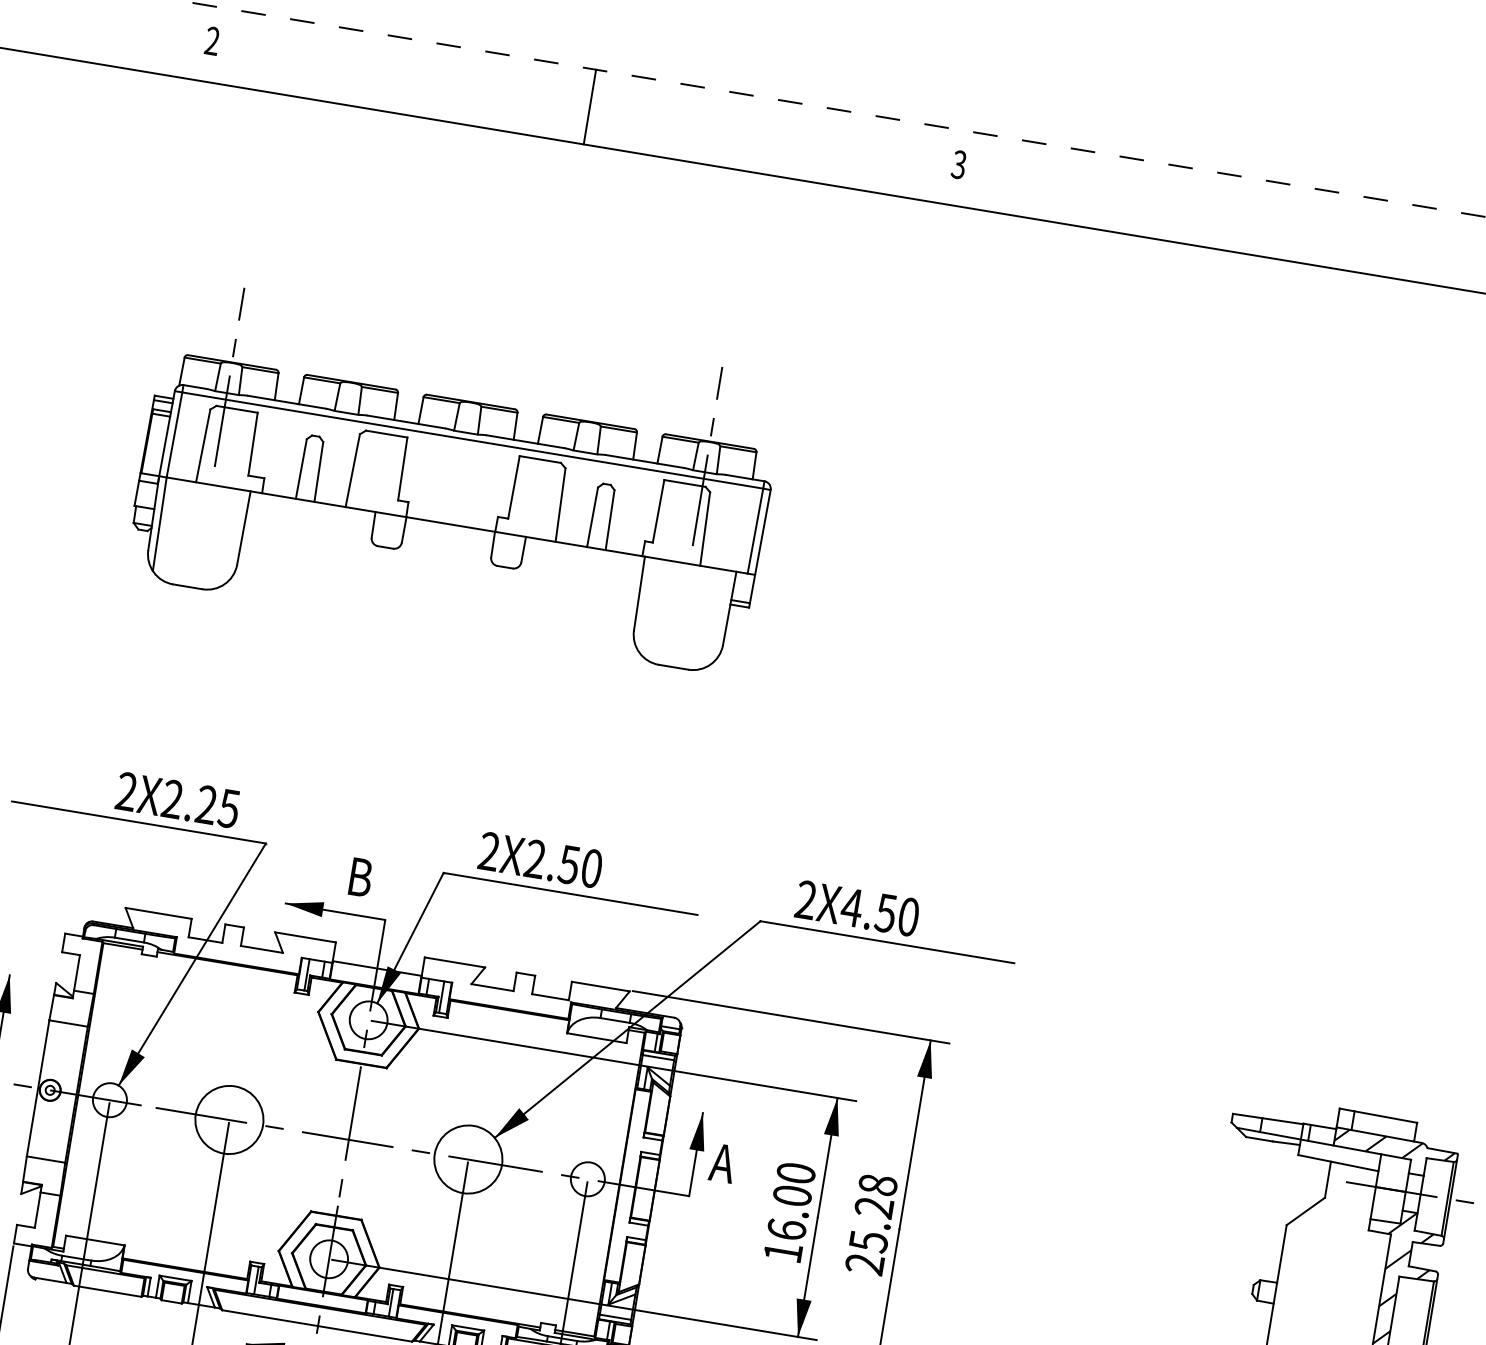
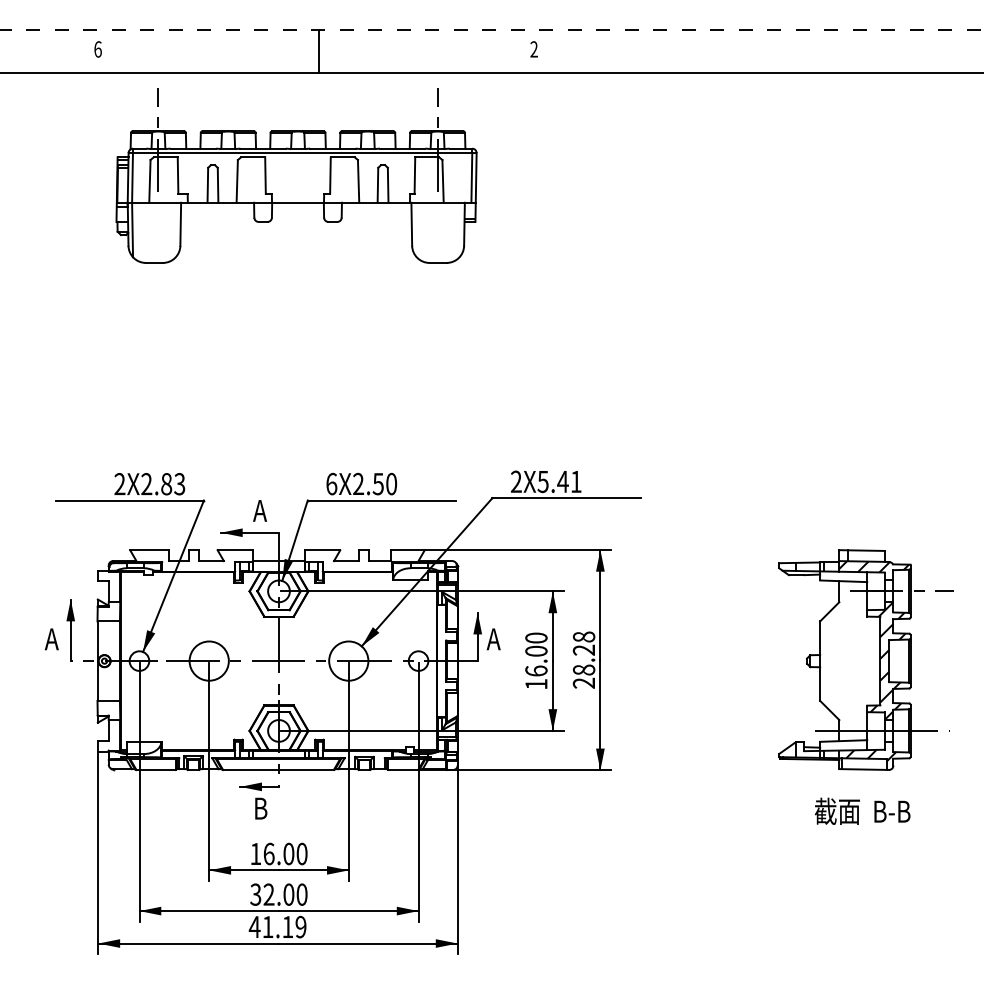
text: (211, 41) -> (97, 49), 2 -> 6
text: (957, 164) -> (533, 49), 3 -> 2
part: (455, 477) -> (296, 175), moved
text: (218, 807) -> (173, 484), 2X2.25 -> 2X2.83
text: (489, 850) -> (331, 483), 2X2.50 -> 6X2.50
text: (359, 876) -> (260, 510), B -> A
text: (880, 911) -> (559, 481), 2X4.50 -> 2X5.41
text: (867, 1240) -> (583, 669), 25.28 -> 28.28

